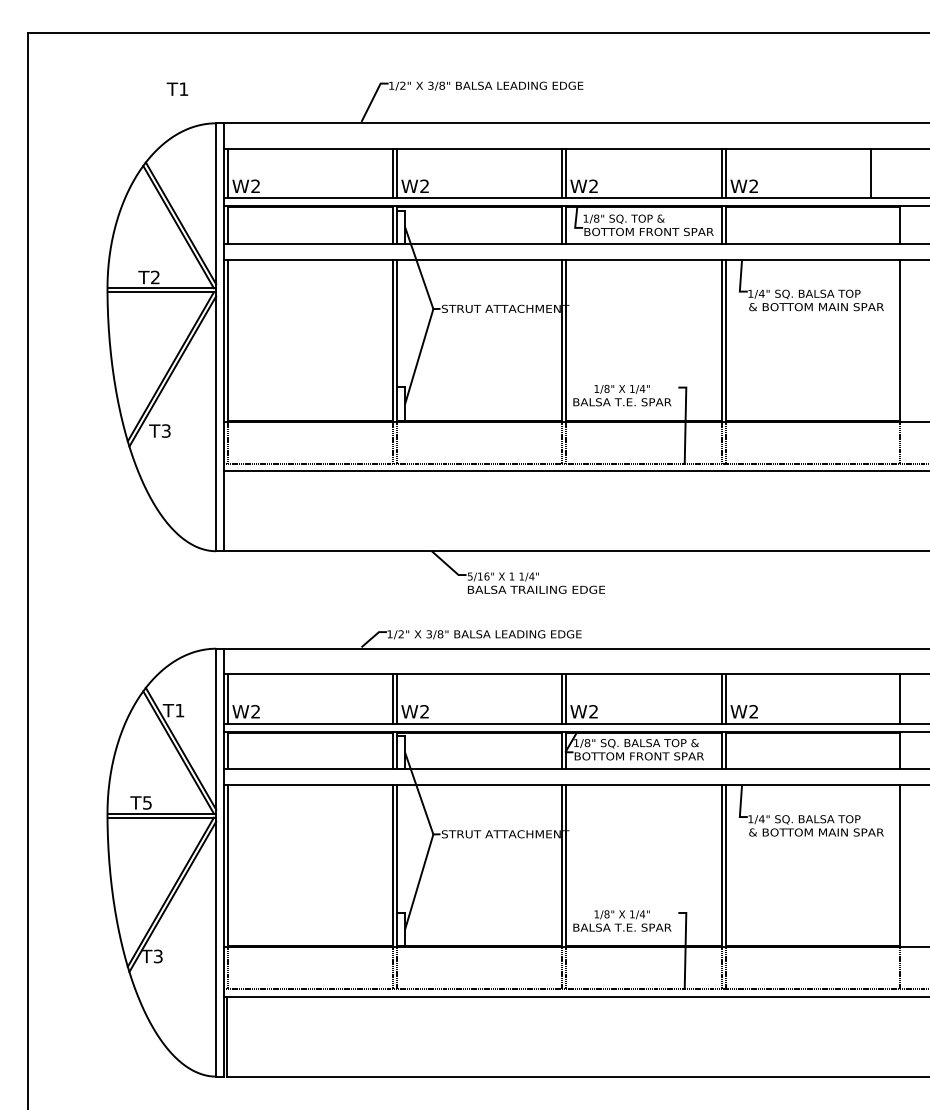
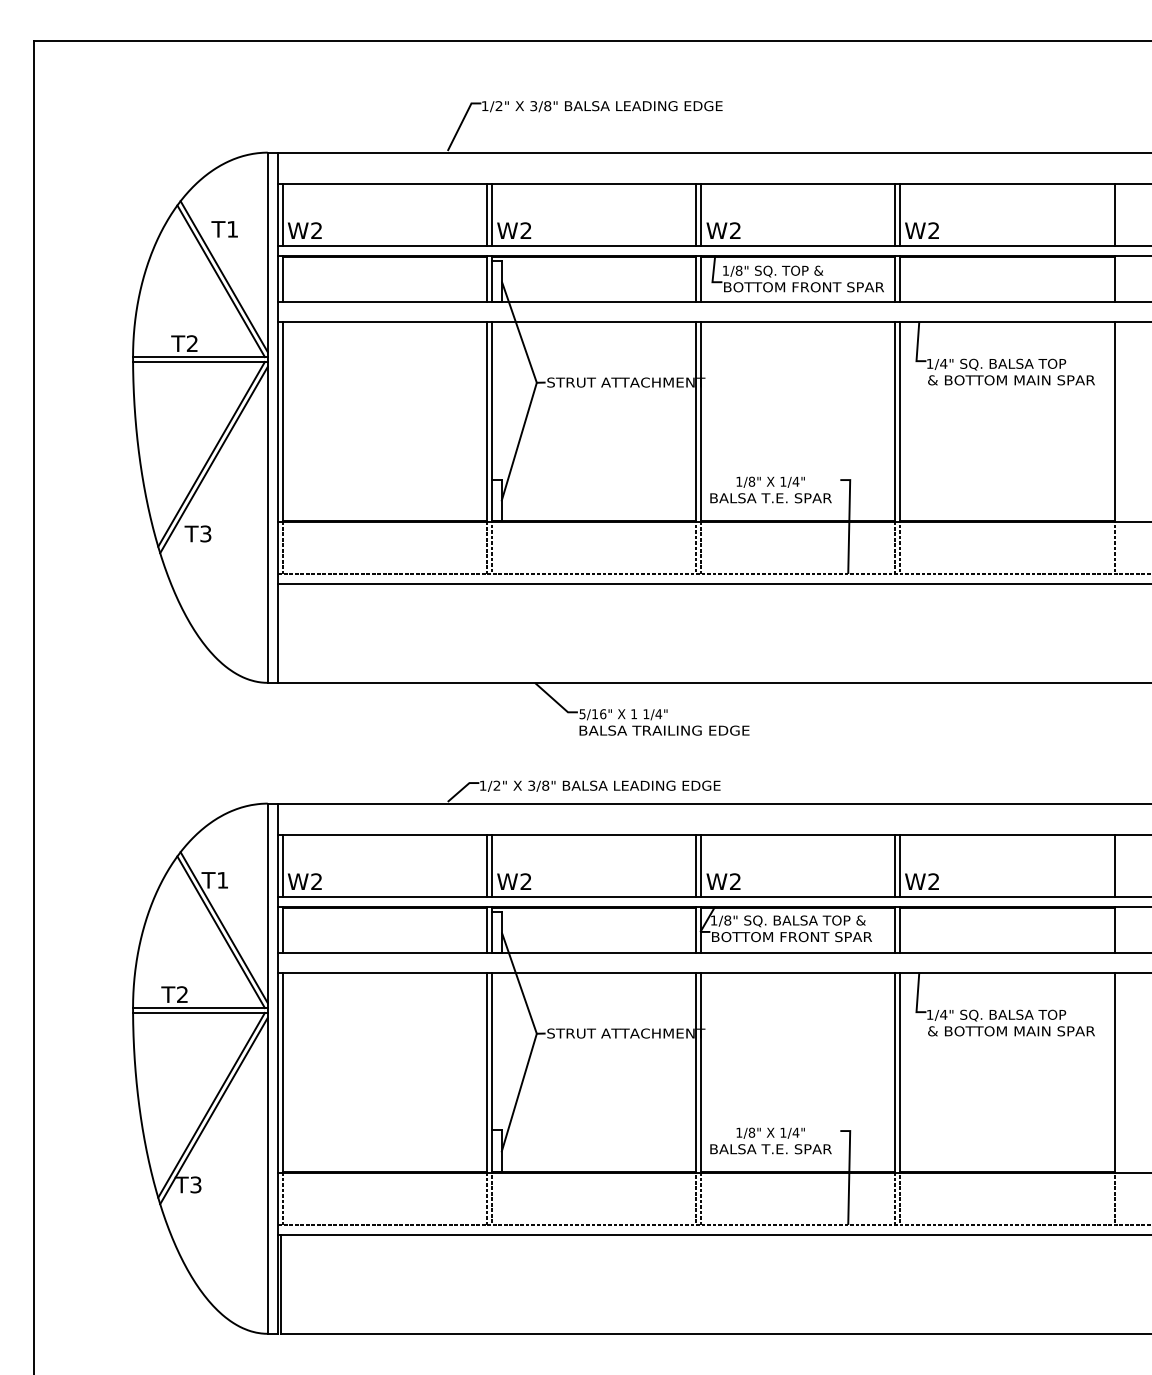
text: (177, 88) -> (224, 228), moved
line: (871, 173) -> (1115, 214), moved
text: (147, 802) -> (182, 994), T5 -> T2

